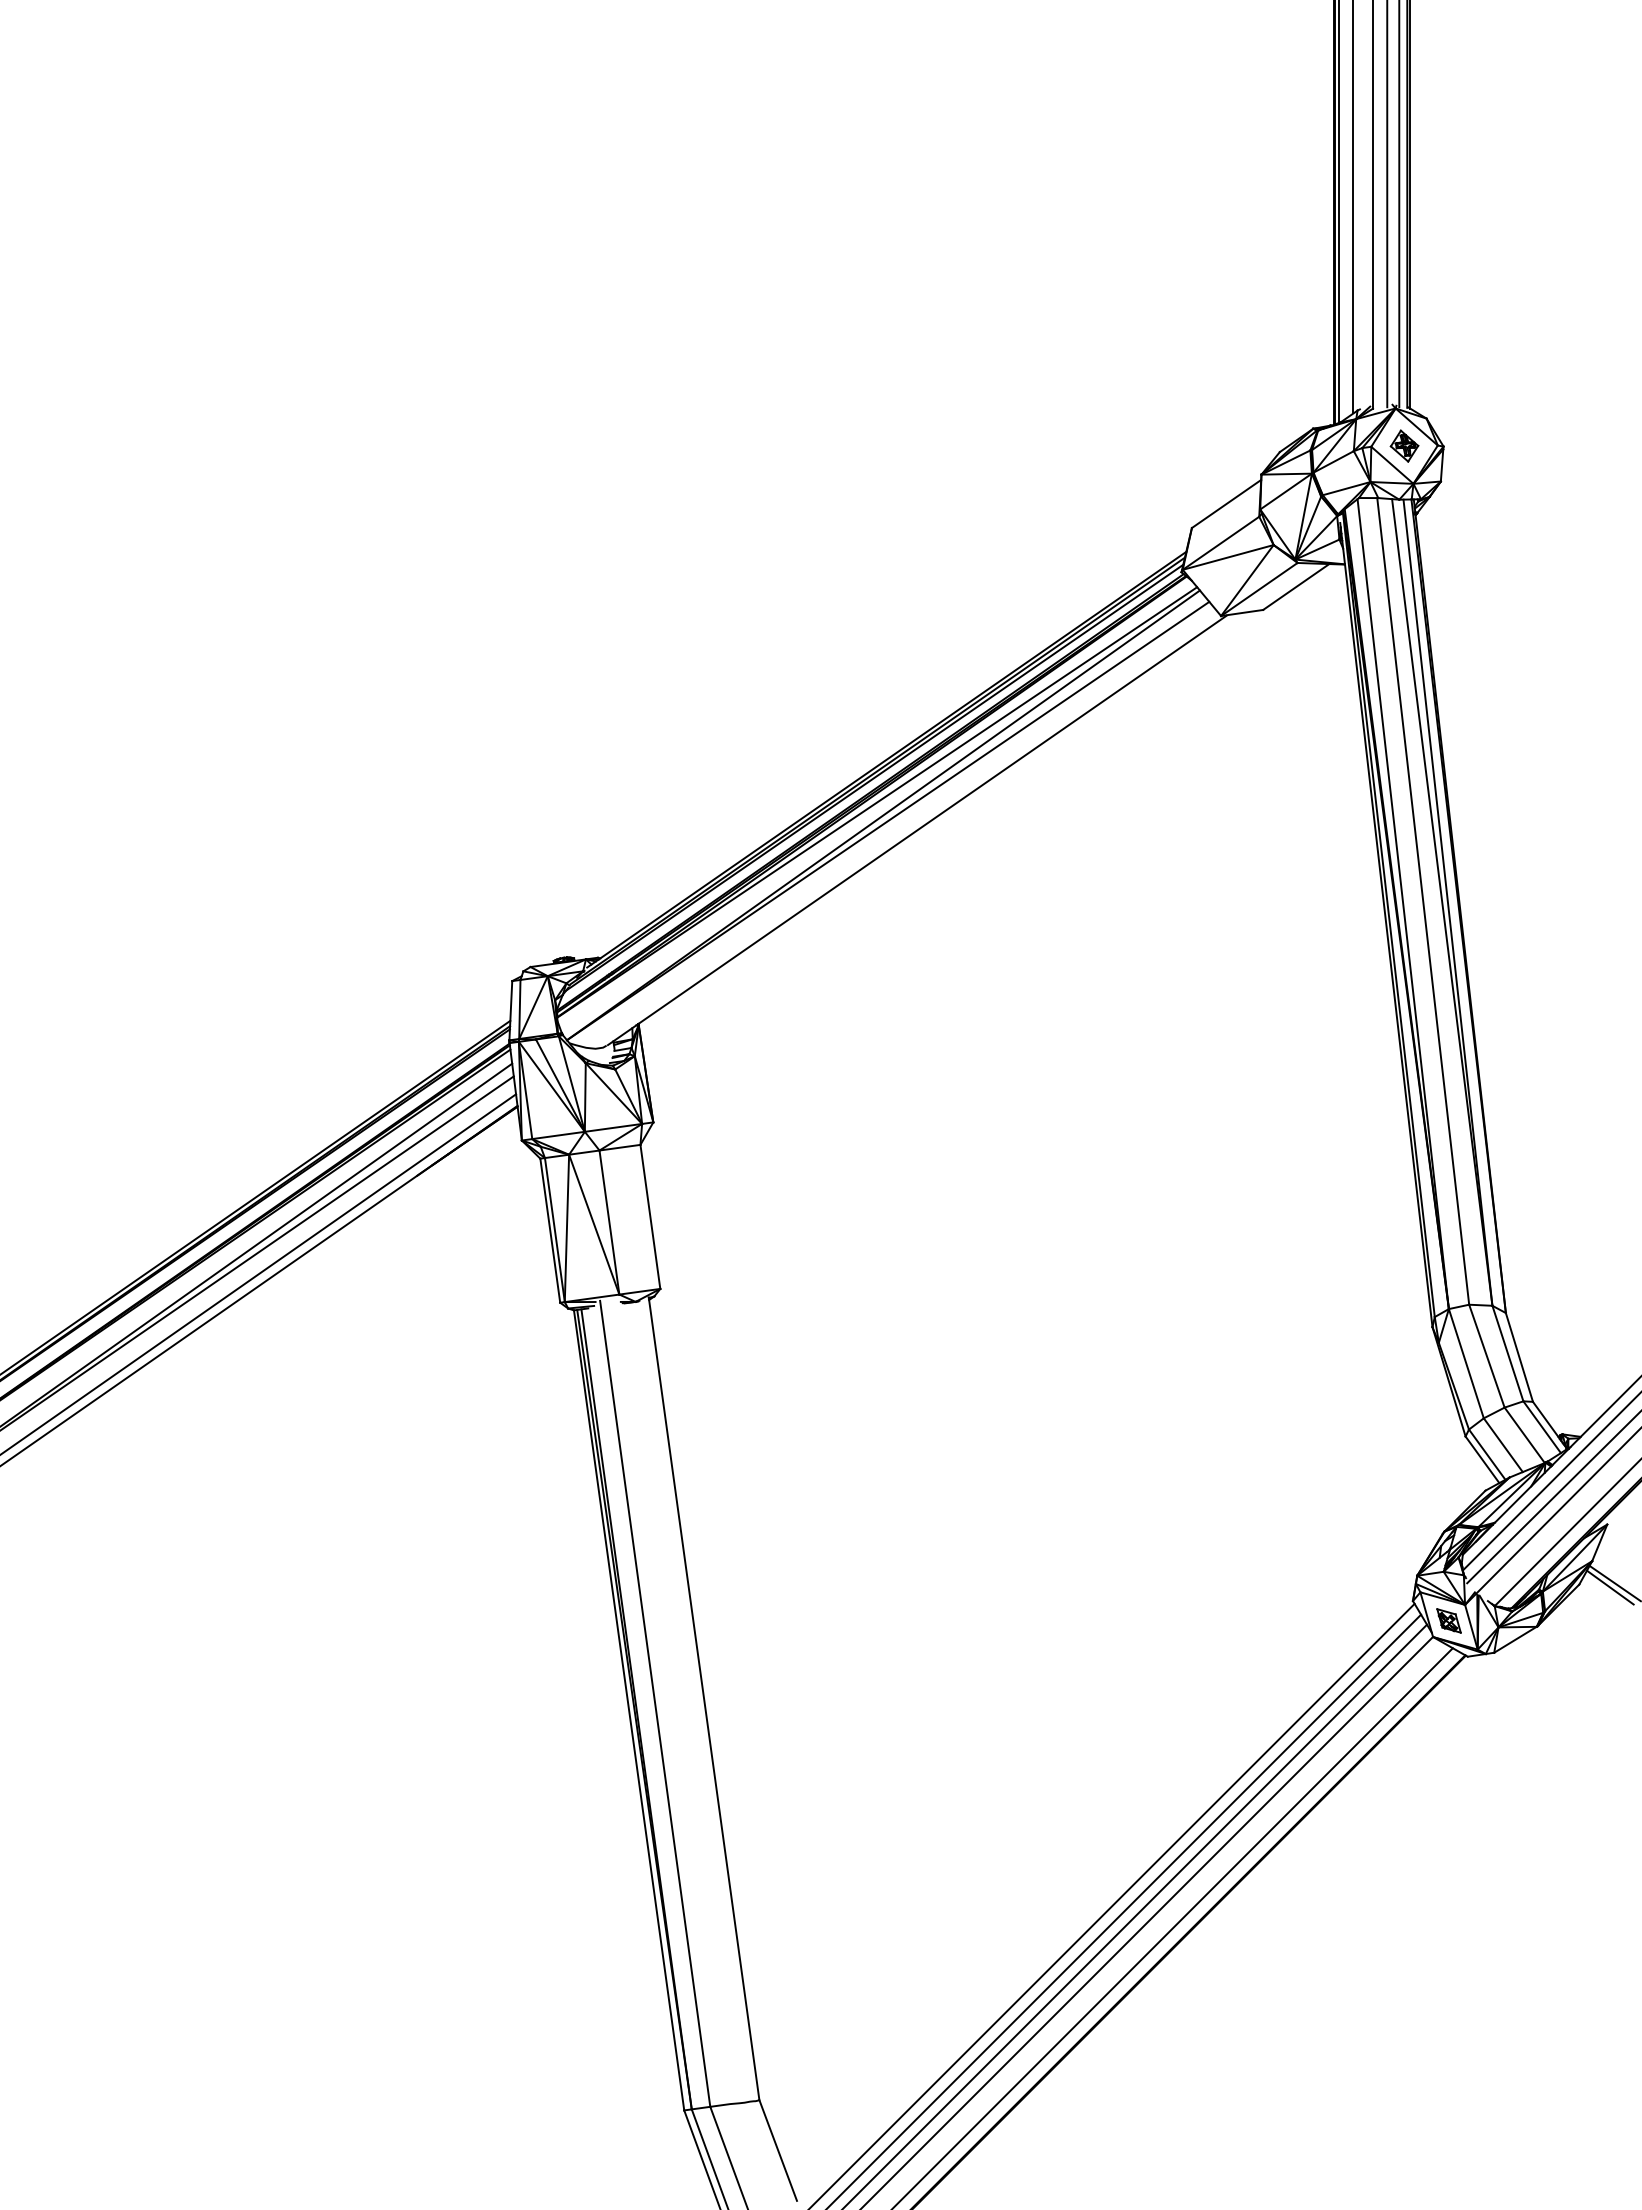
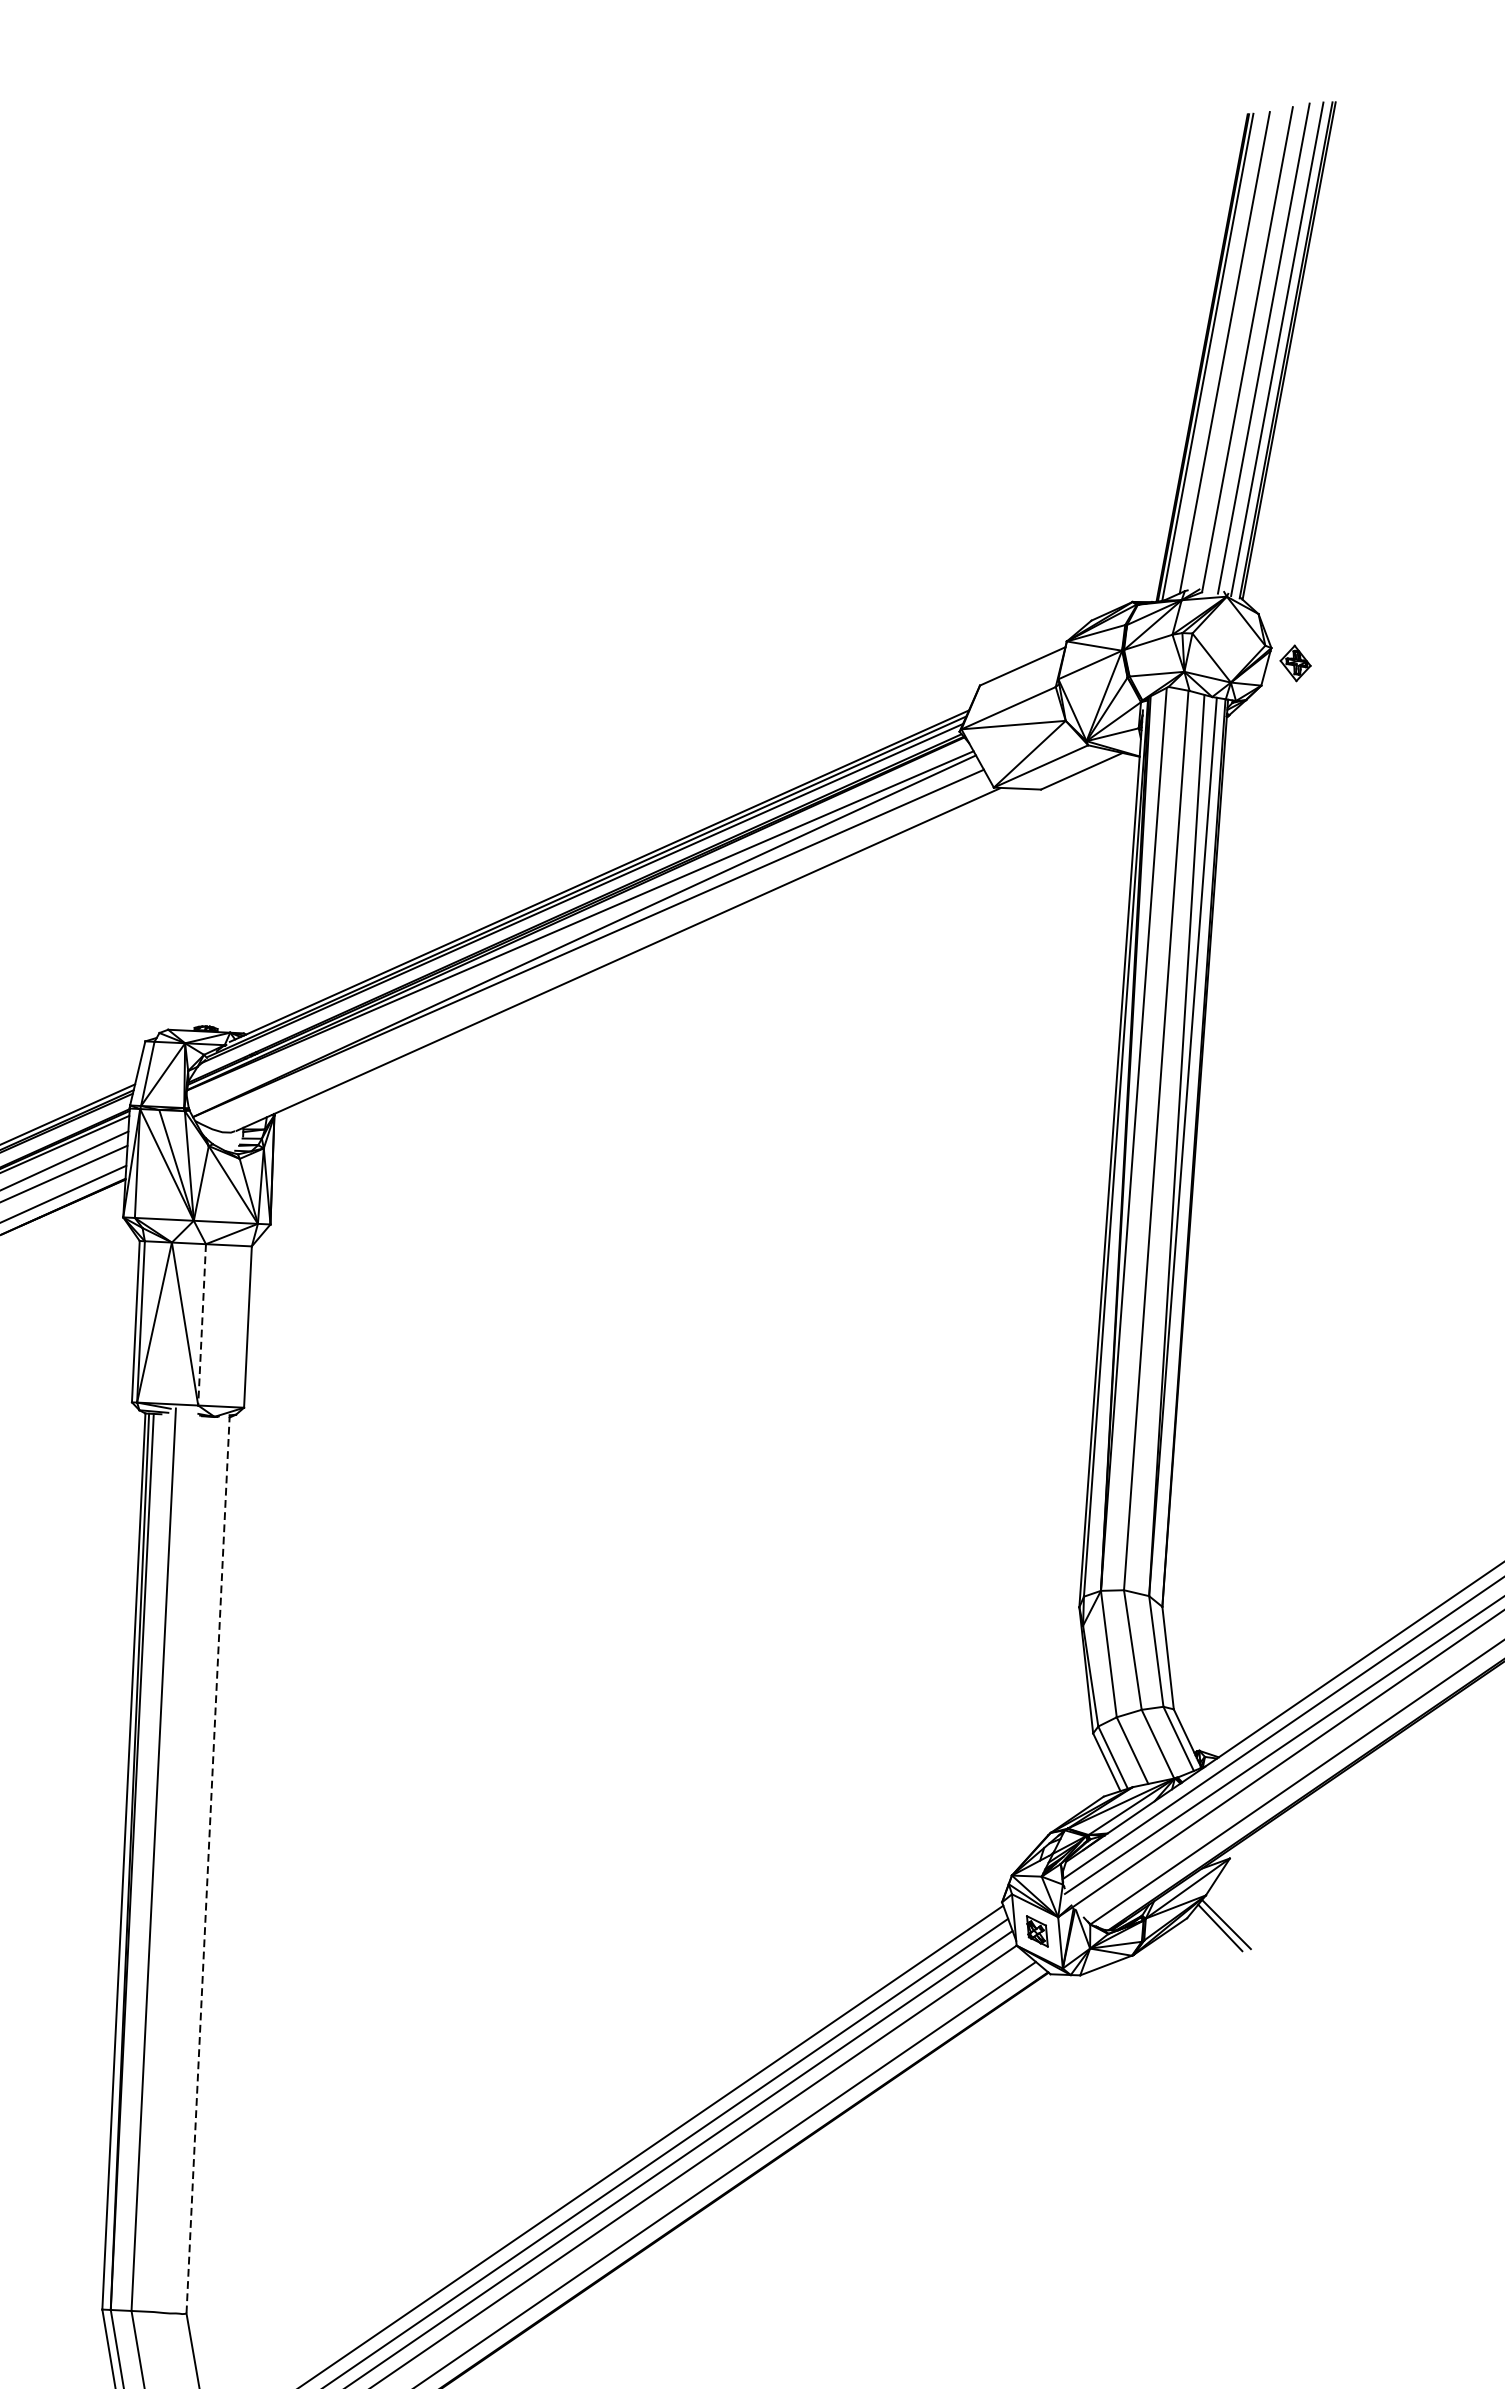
part: (1404, 445) -> (1295, 662), moved
line: (609, 1222) -> (202, 1324), solid -> dashed
line: (704, 1699) -> (208, 1865), solid -> dashed

